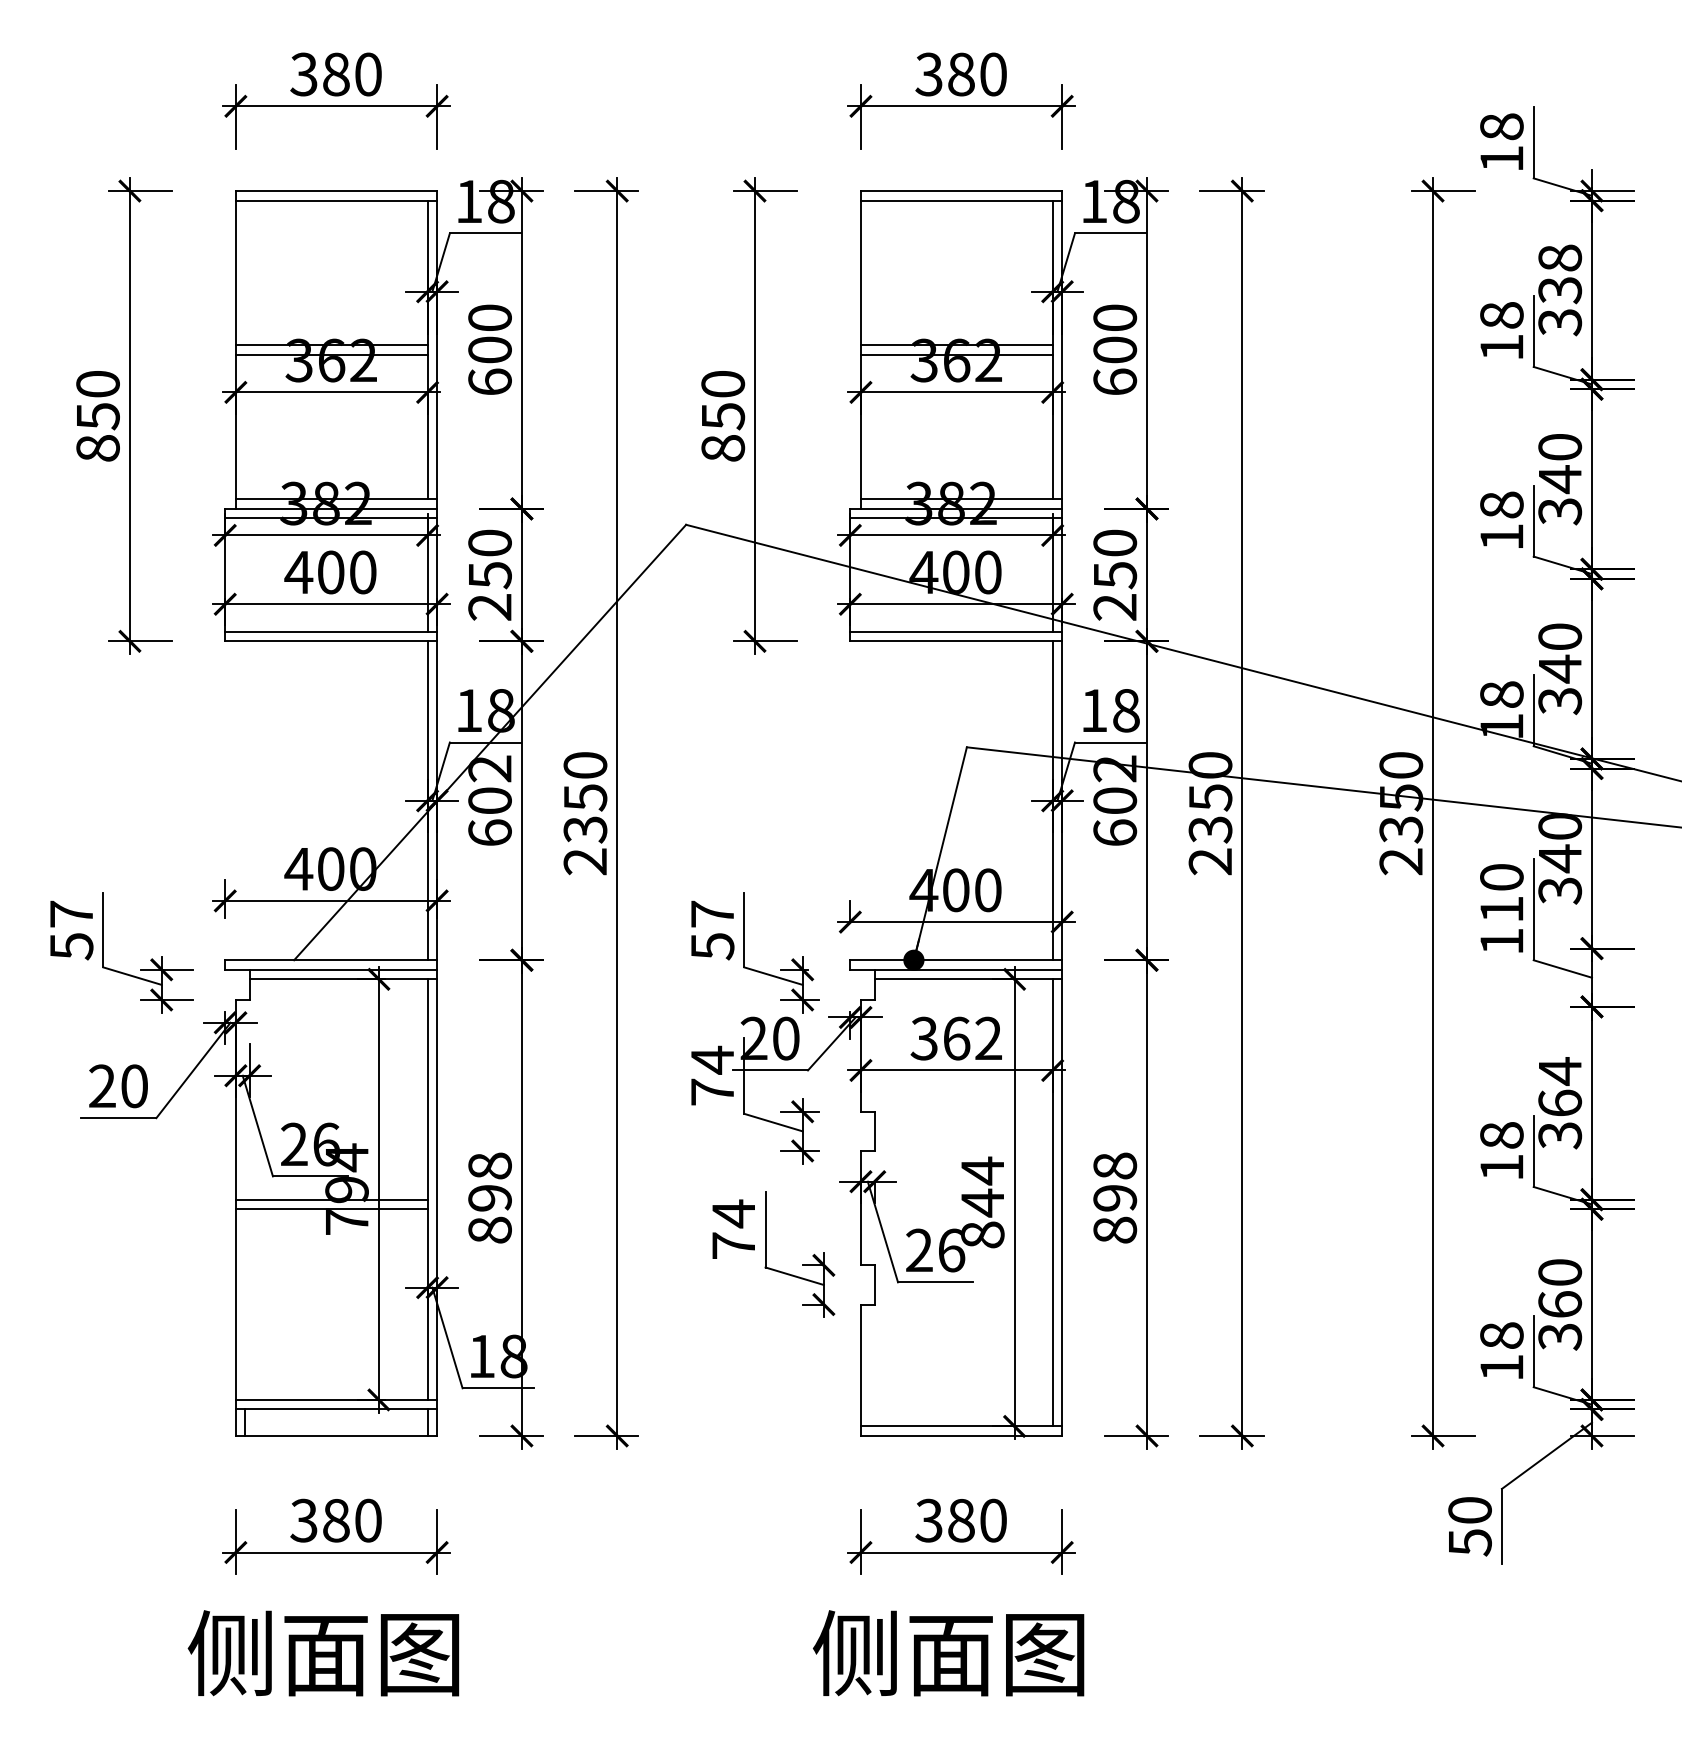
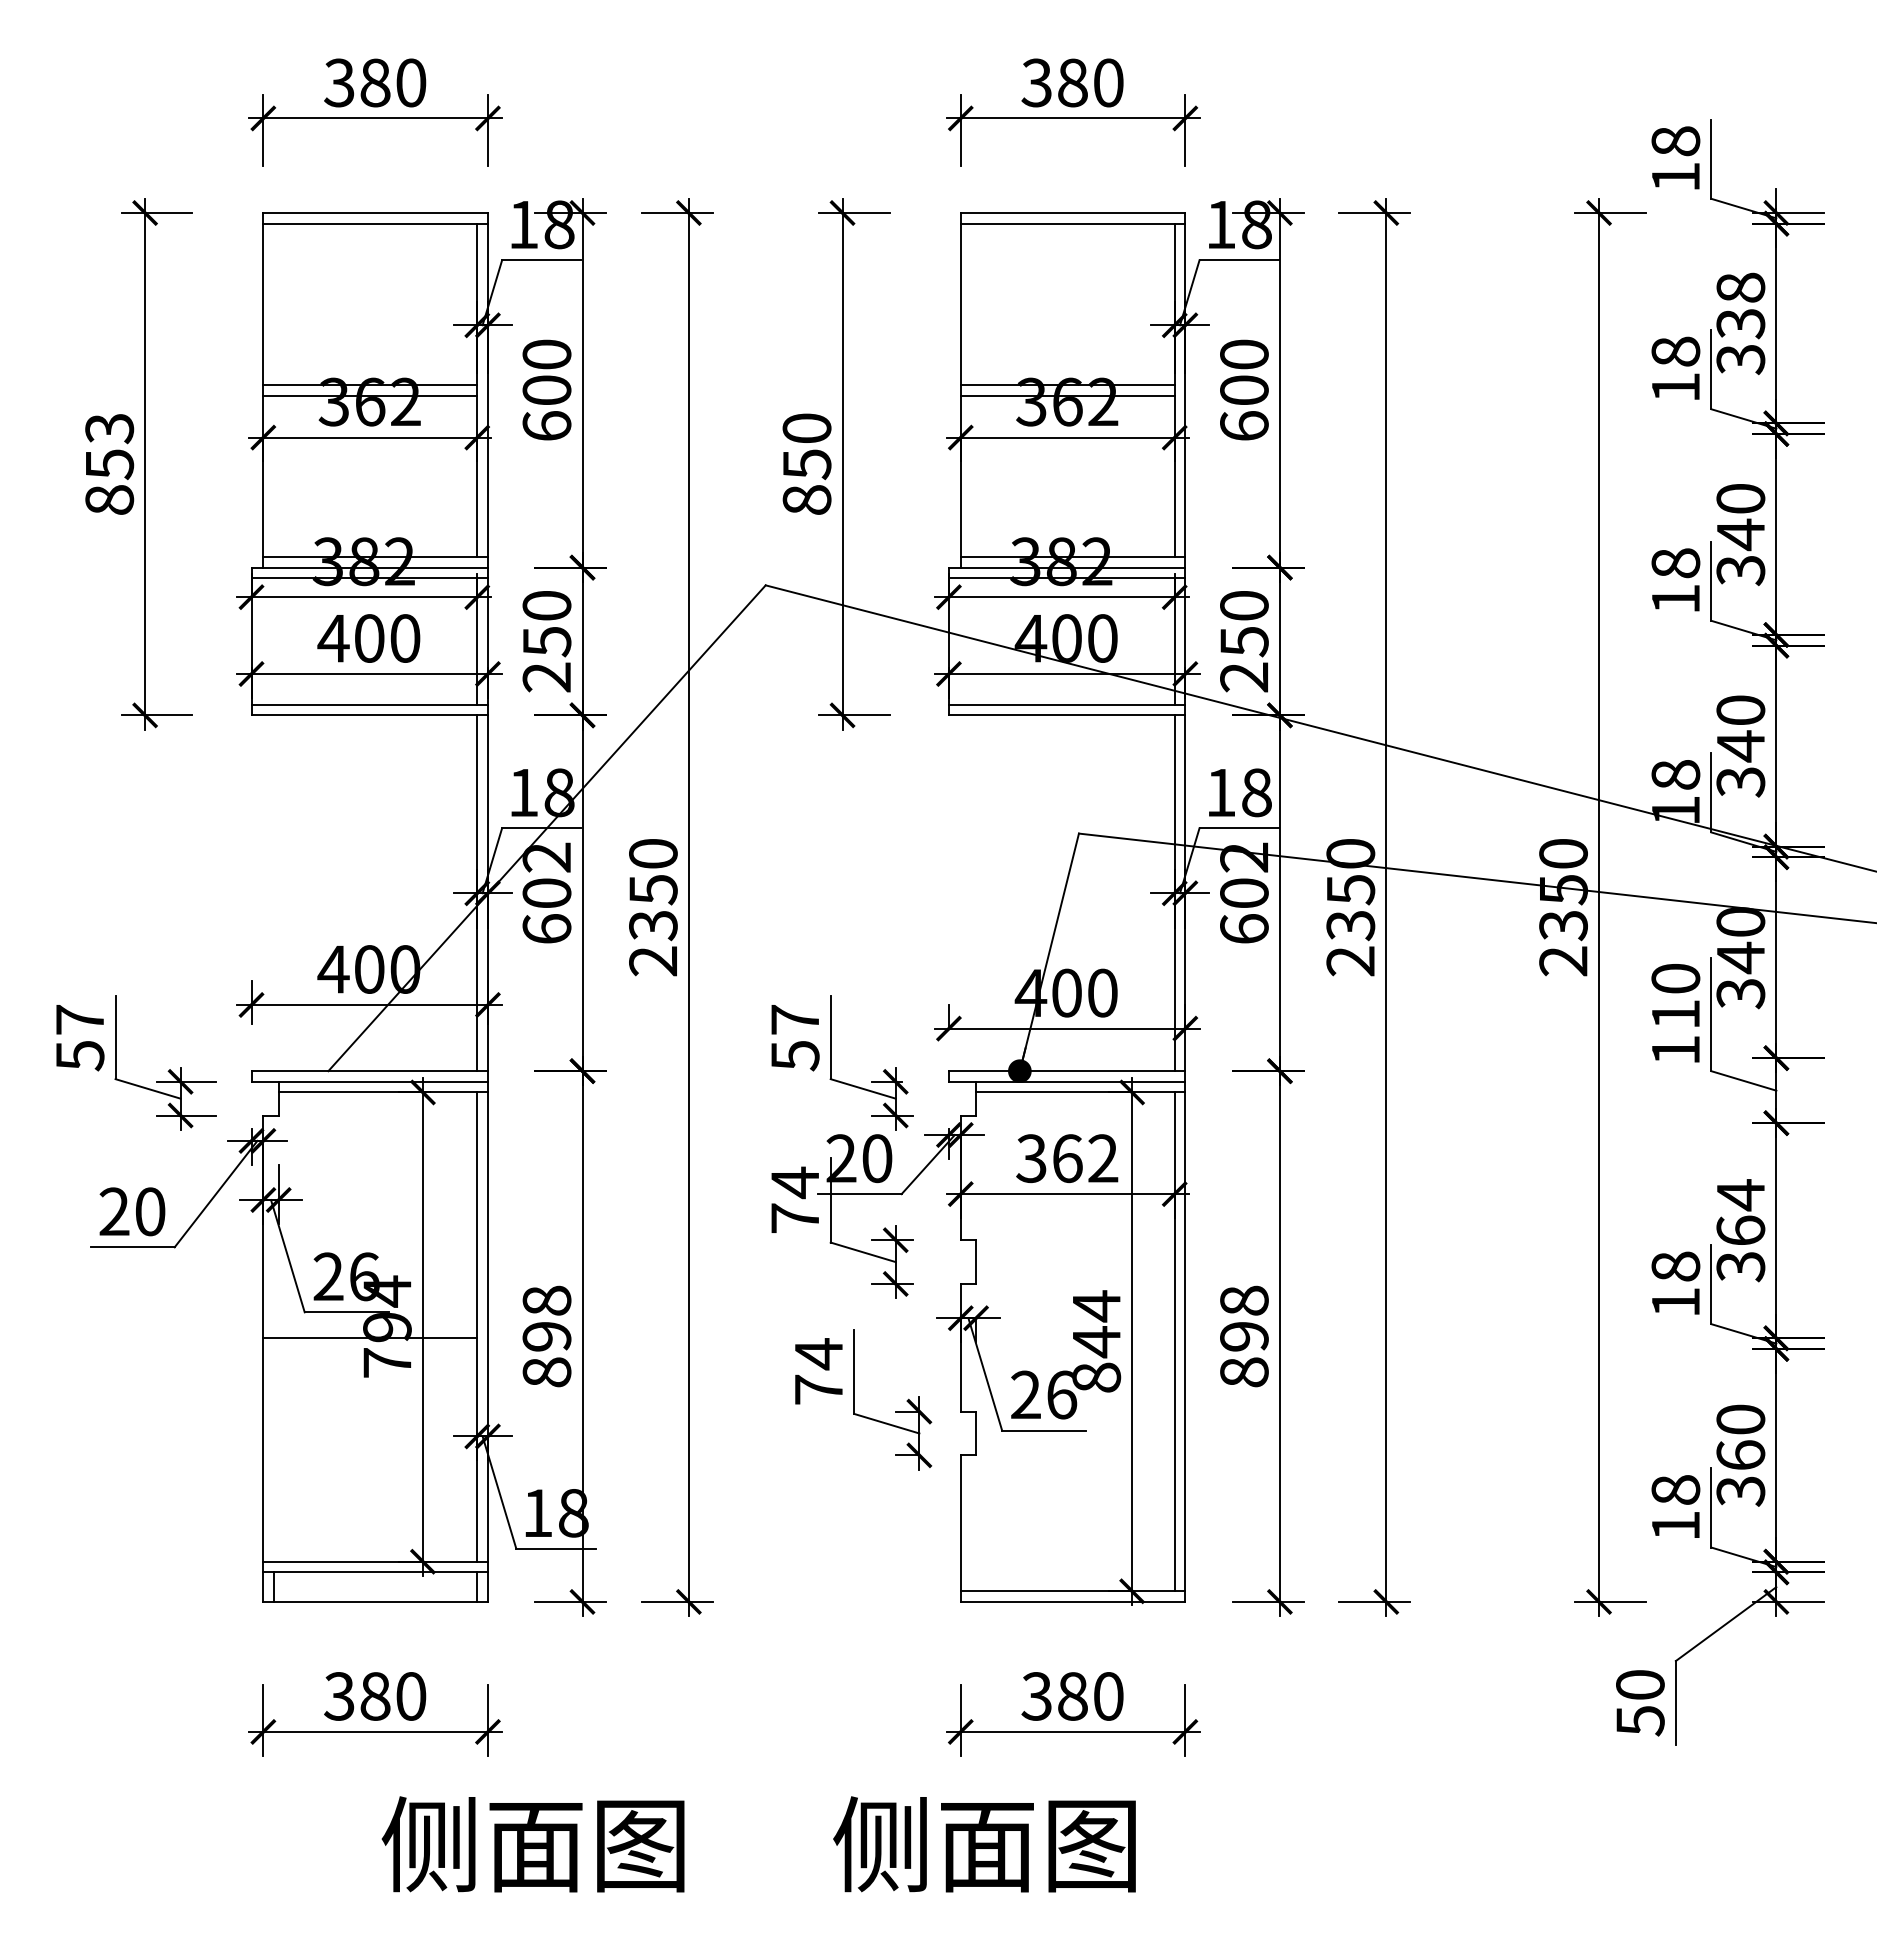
text: (97, 384) -> (109, 428), 850 -> 853
line: (331, 1208) -> (370, 1348), removed
text: (322, 1653) -> (532, 1844), moved
text: (948, 1653) -> (984, 1844), moved

